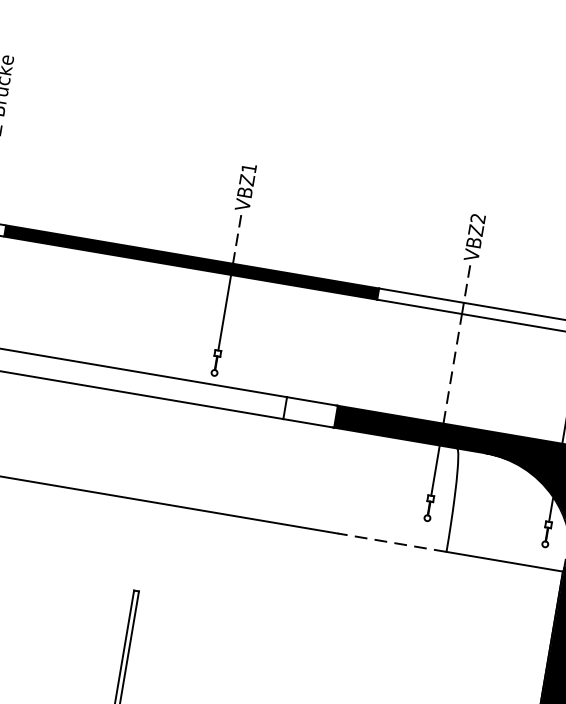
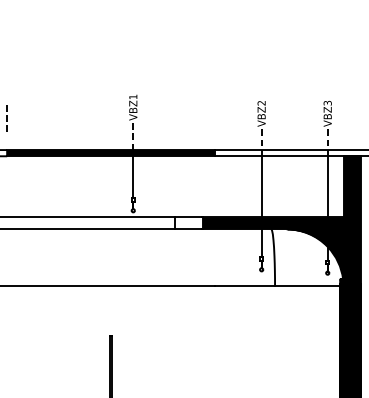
line: (16, 168) -> (7, 118), added
line: (452, 368) -> (261, 186), dashed -> solid
line: (391, 543) -> (244, 286), dashed -> solid

